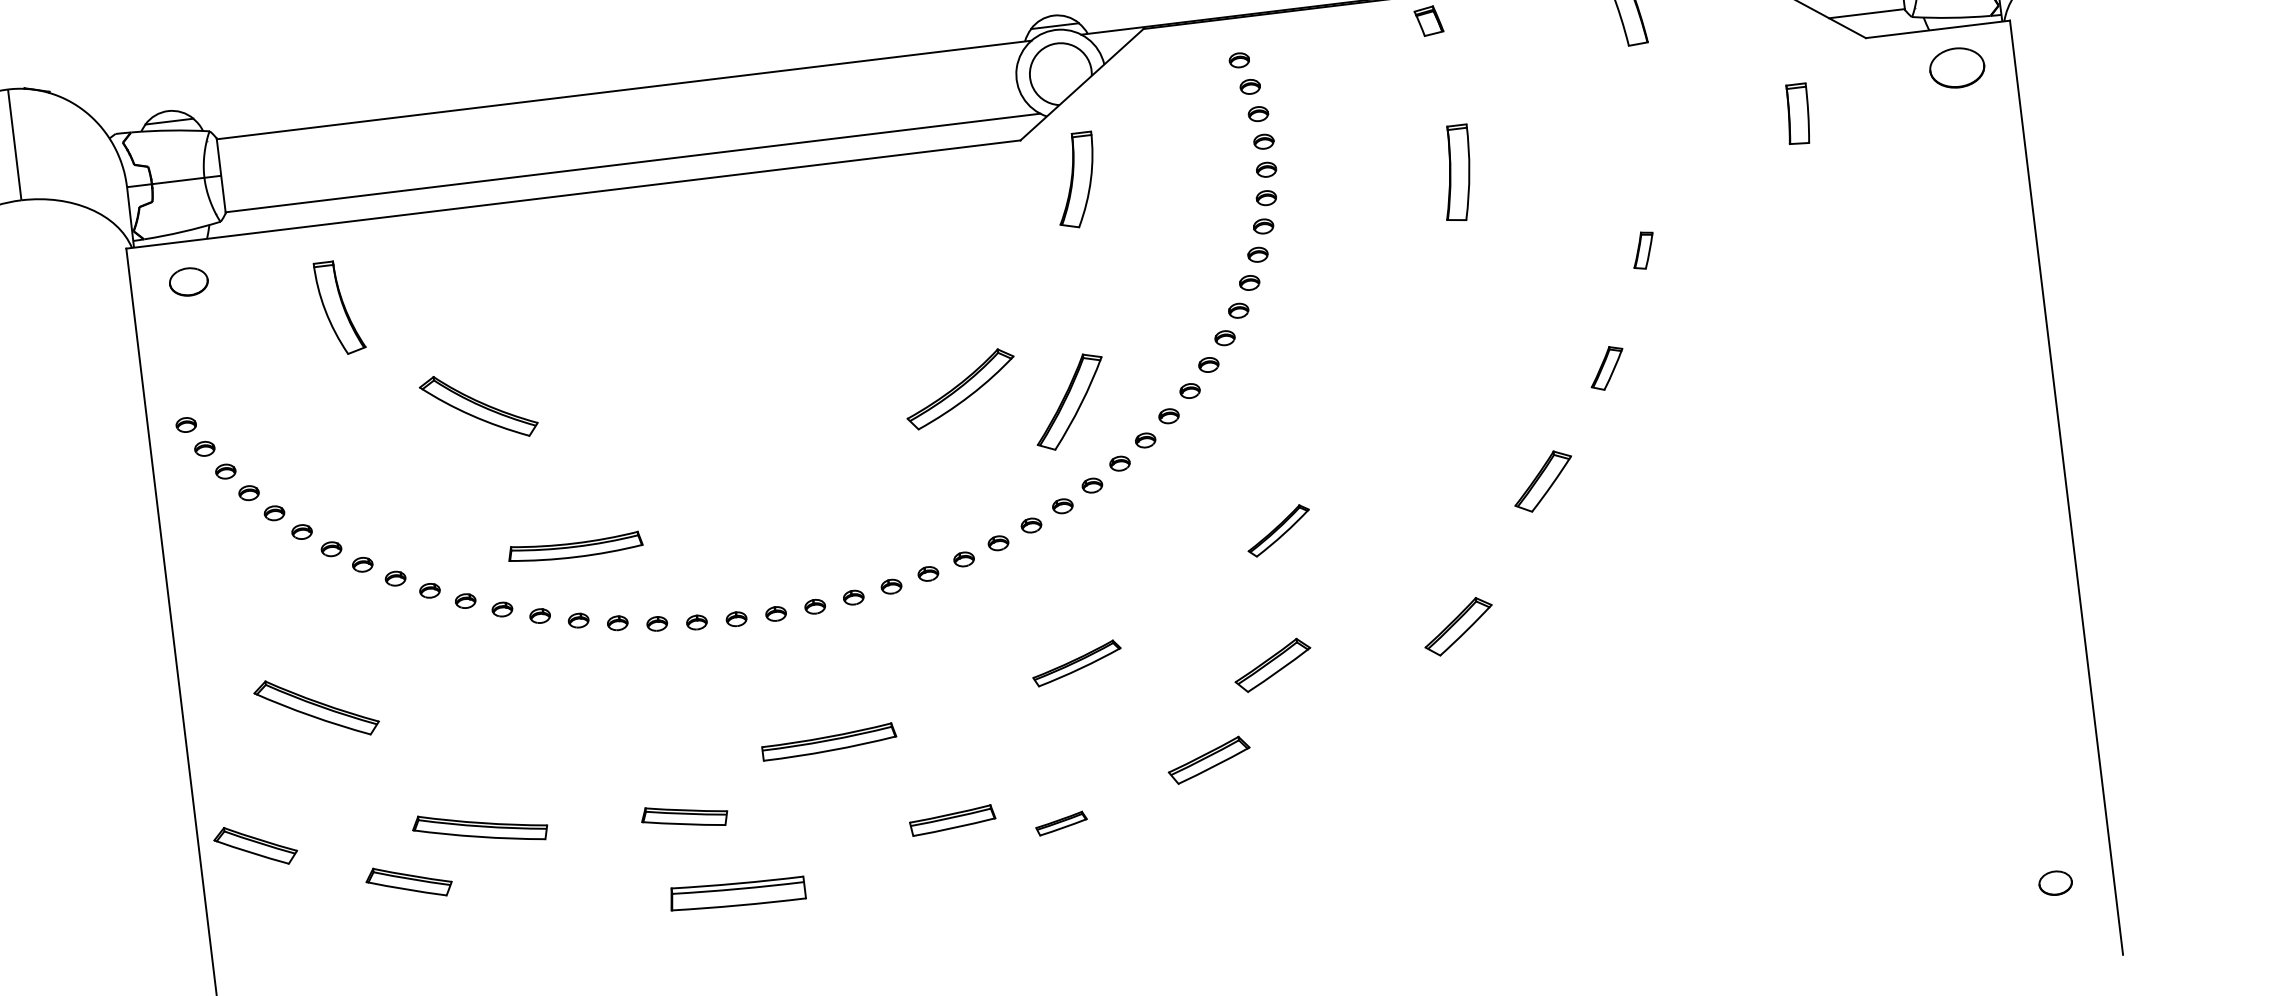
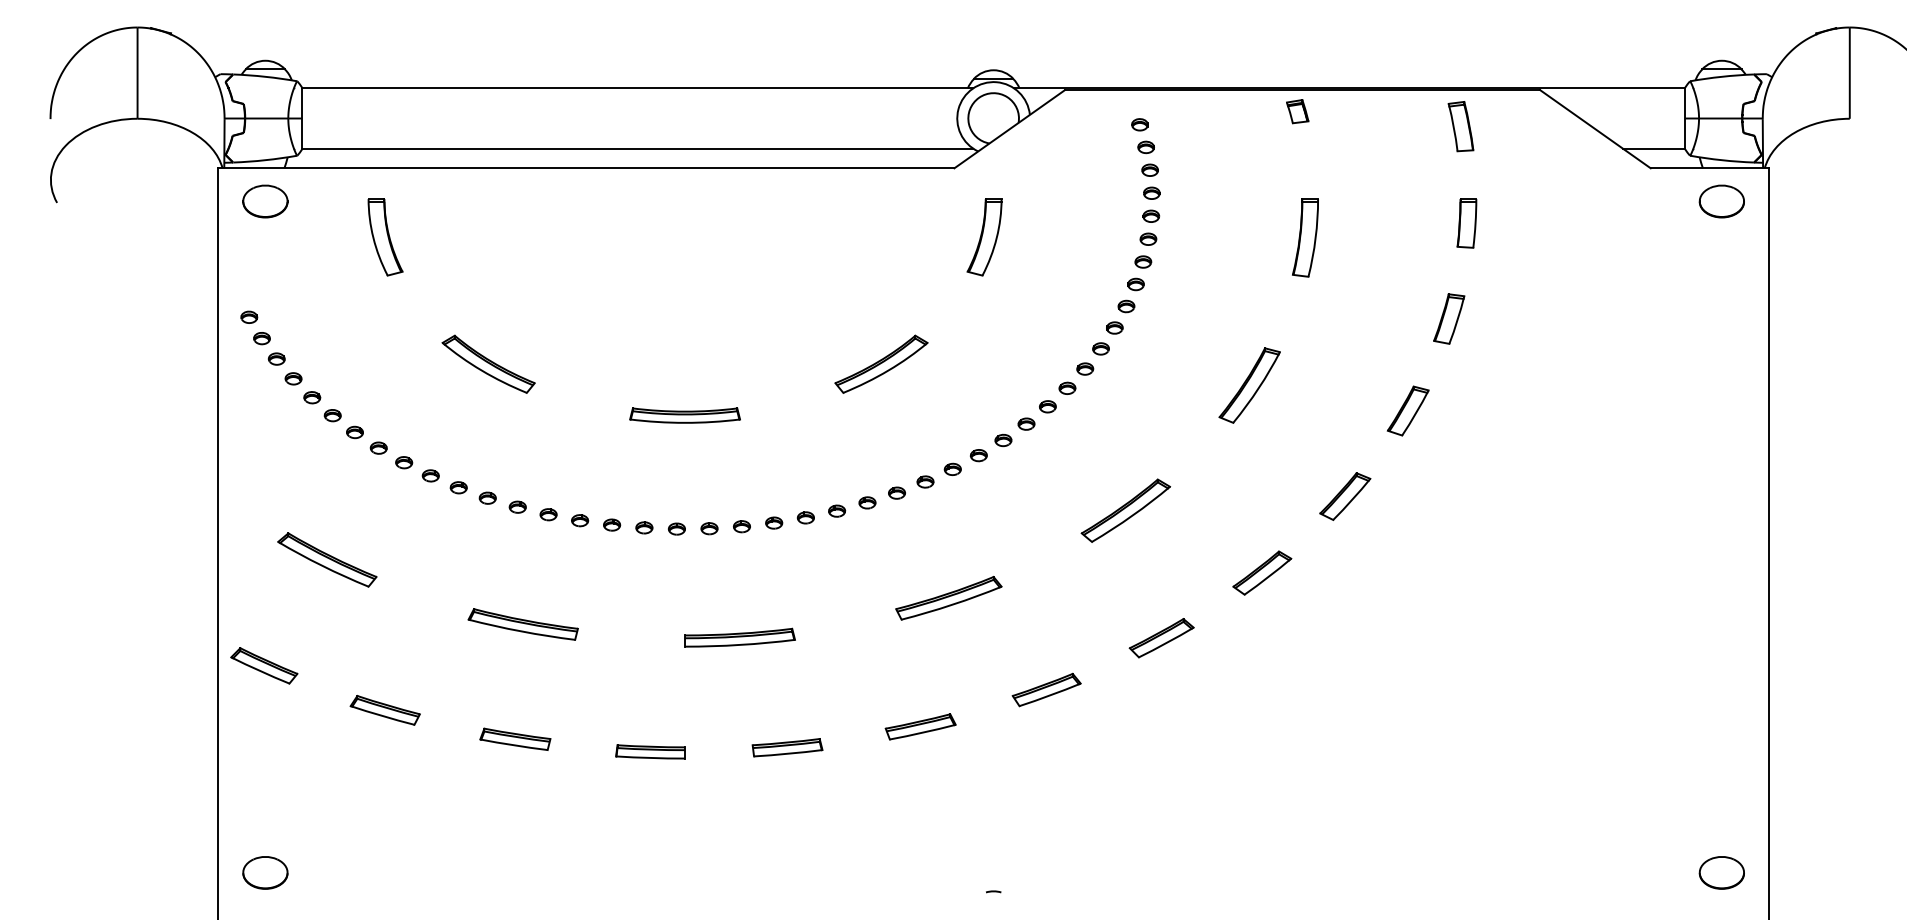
part: (1797, 114) -> (1466, 223), moved
part: (1075, 180) -> (984, 237), moved
part: (1643, 250) -> (1449, 318), size x1.67
part: (188, 281) -> (265, 201), size x1.43
part: (1606, 367) -> (1407, 410), size x1.43
part: (1069, 402) -> (1249, 385), moved
part: (478, 405) -> (488, 363), moved
part: (1278, 530) -> (1125, 510), size x1.67
part: (574, 548) -> (684, 415), moved
part: (1458, 625) -> (1262, 572), moved
part: (1076, 663) -> (948, 598), size x1.43
part: (1272, 665) -> (1161, 638), moved
part: (684, 815) -> (515, 738), moved
part: (952, 820) -> (787, 747), moved
part: (1061, 823) -> (920, 726), size x1.67
part: (479, 828) -> (522, 624), moved
part: (2055, 882) -> (1721, 872), size x1.67
part: (737, 893) -> (650, 751), size x0.62

